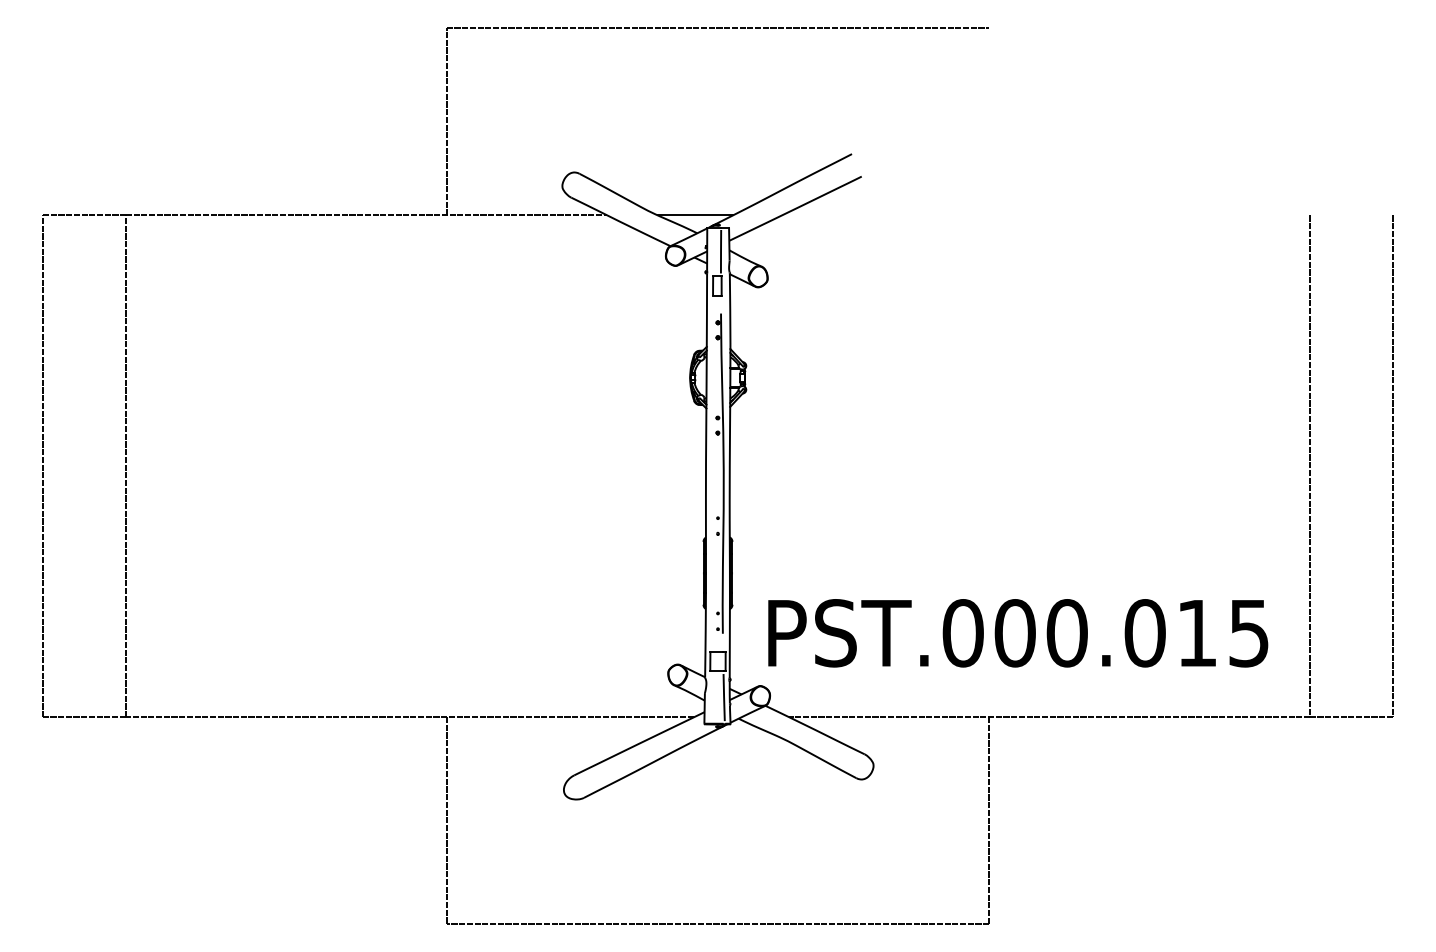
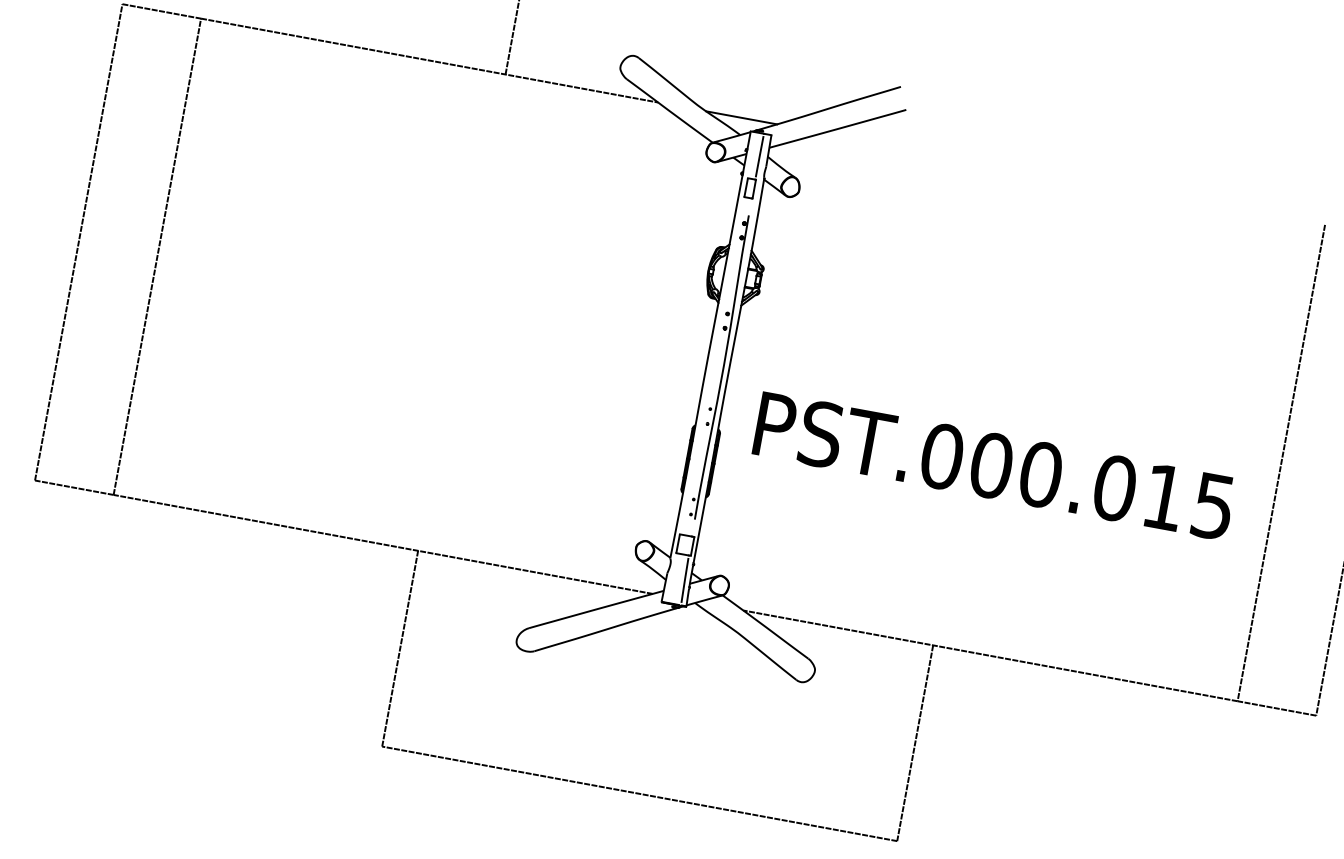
text: (1018, 633) -> (994, 466), moved

